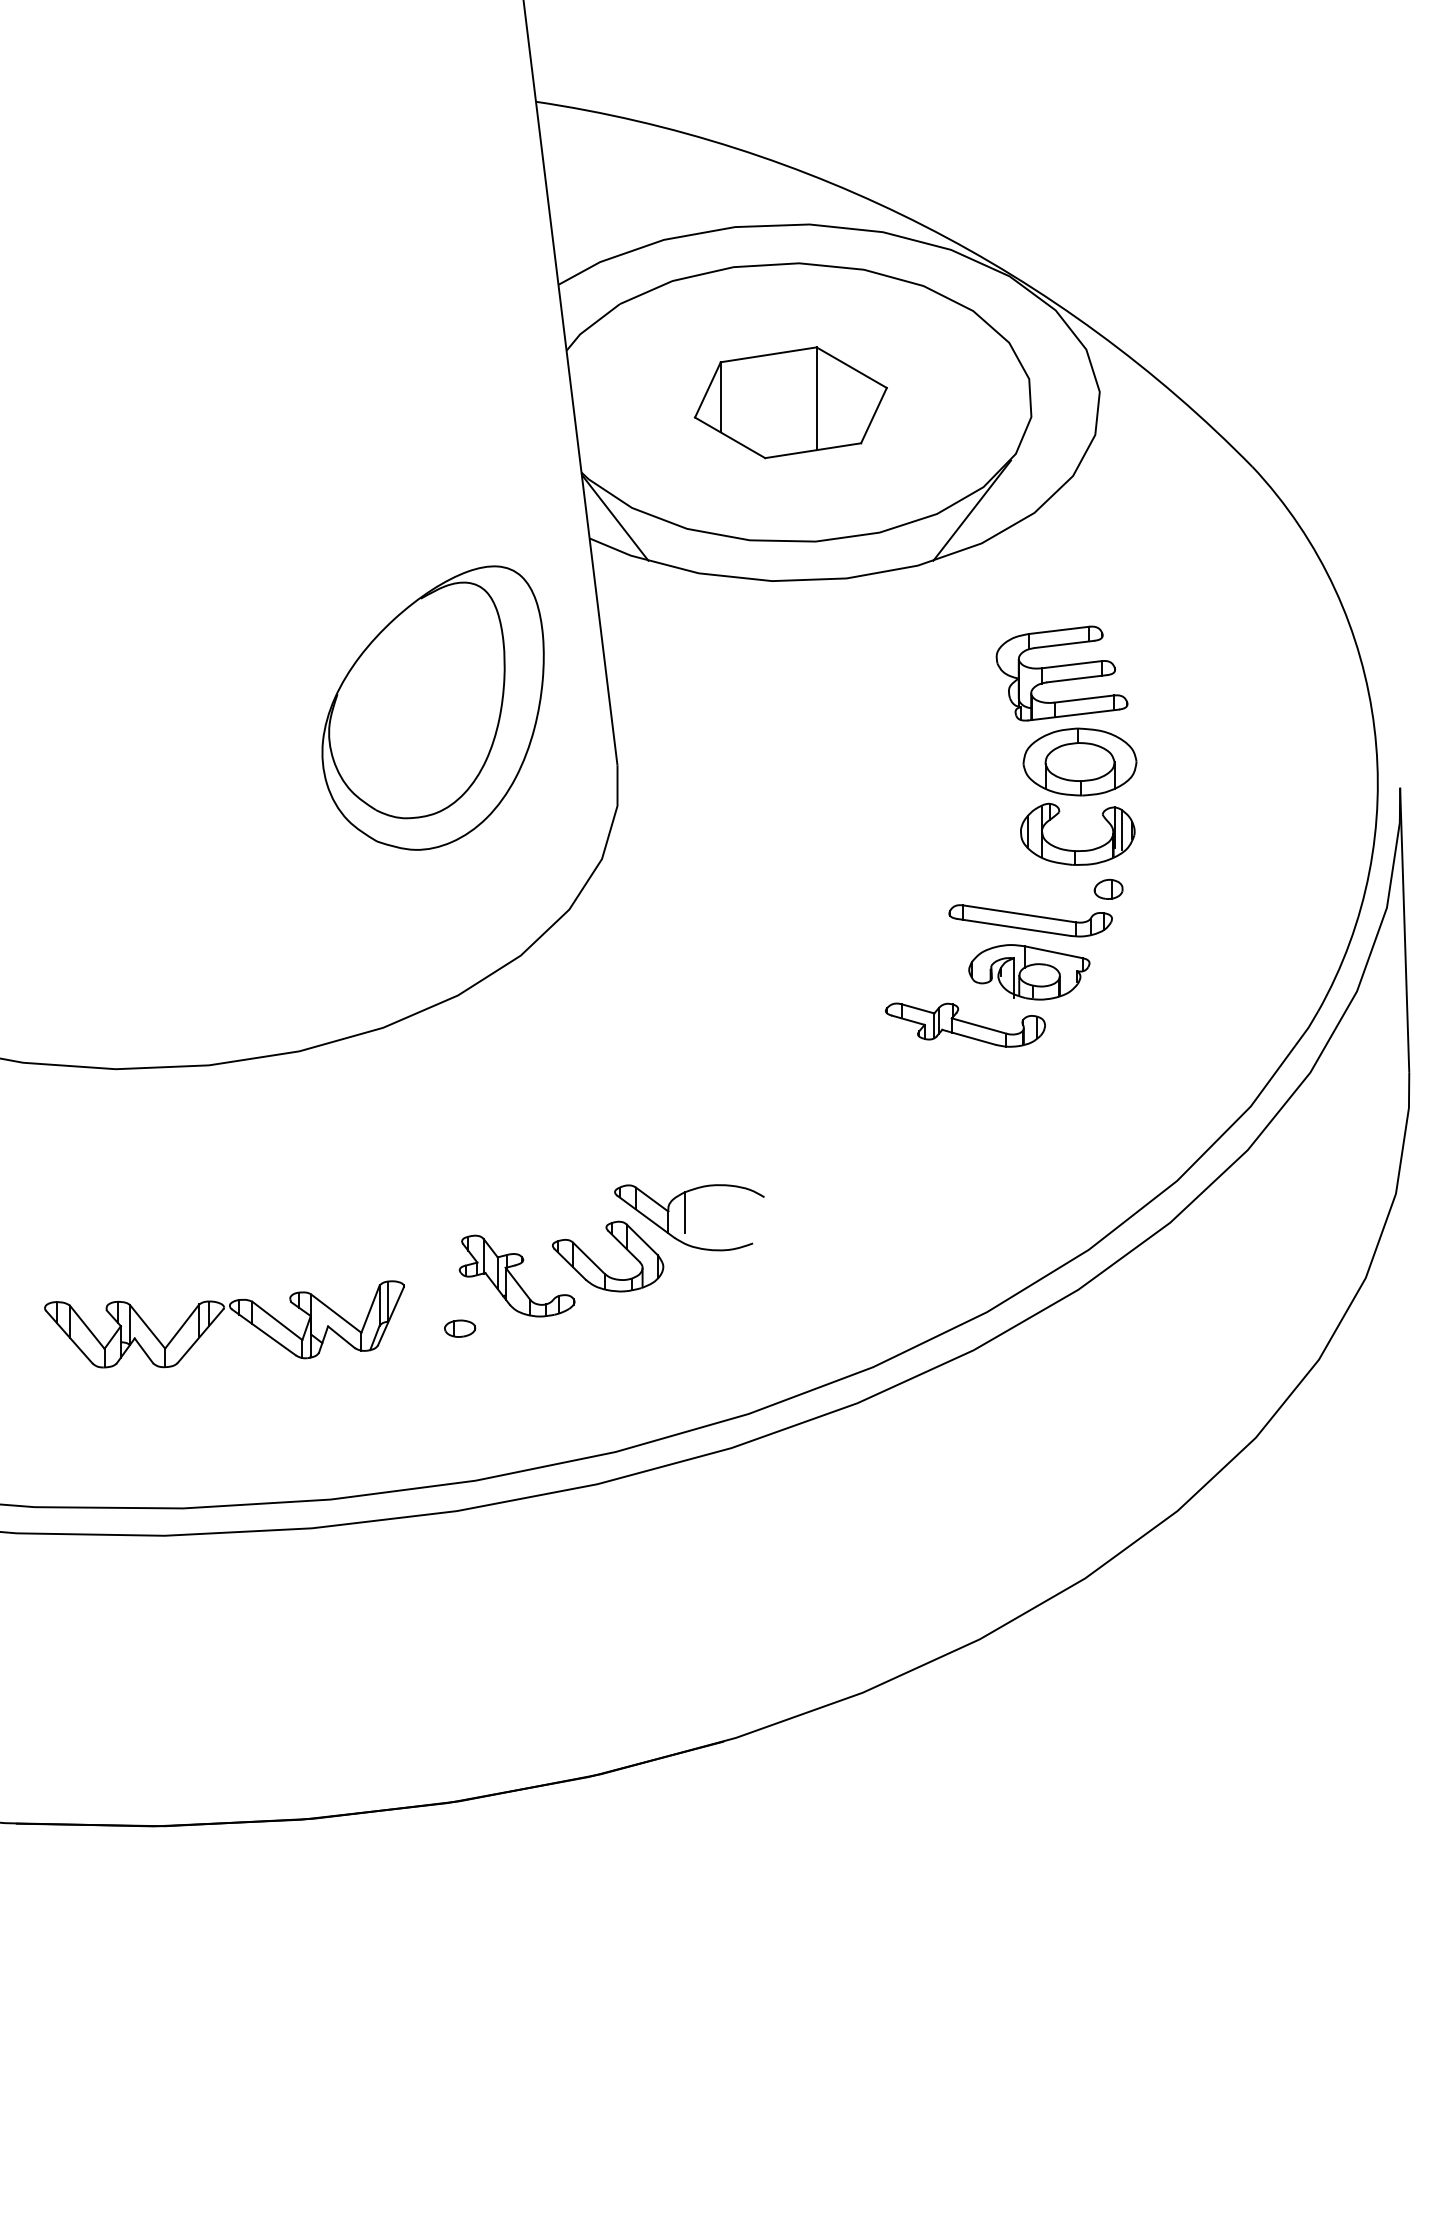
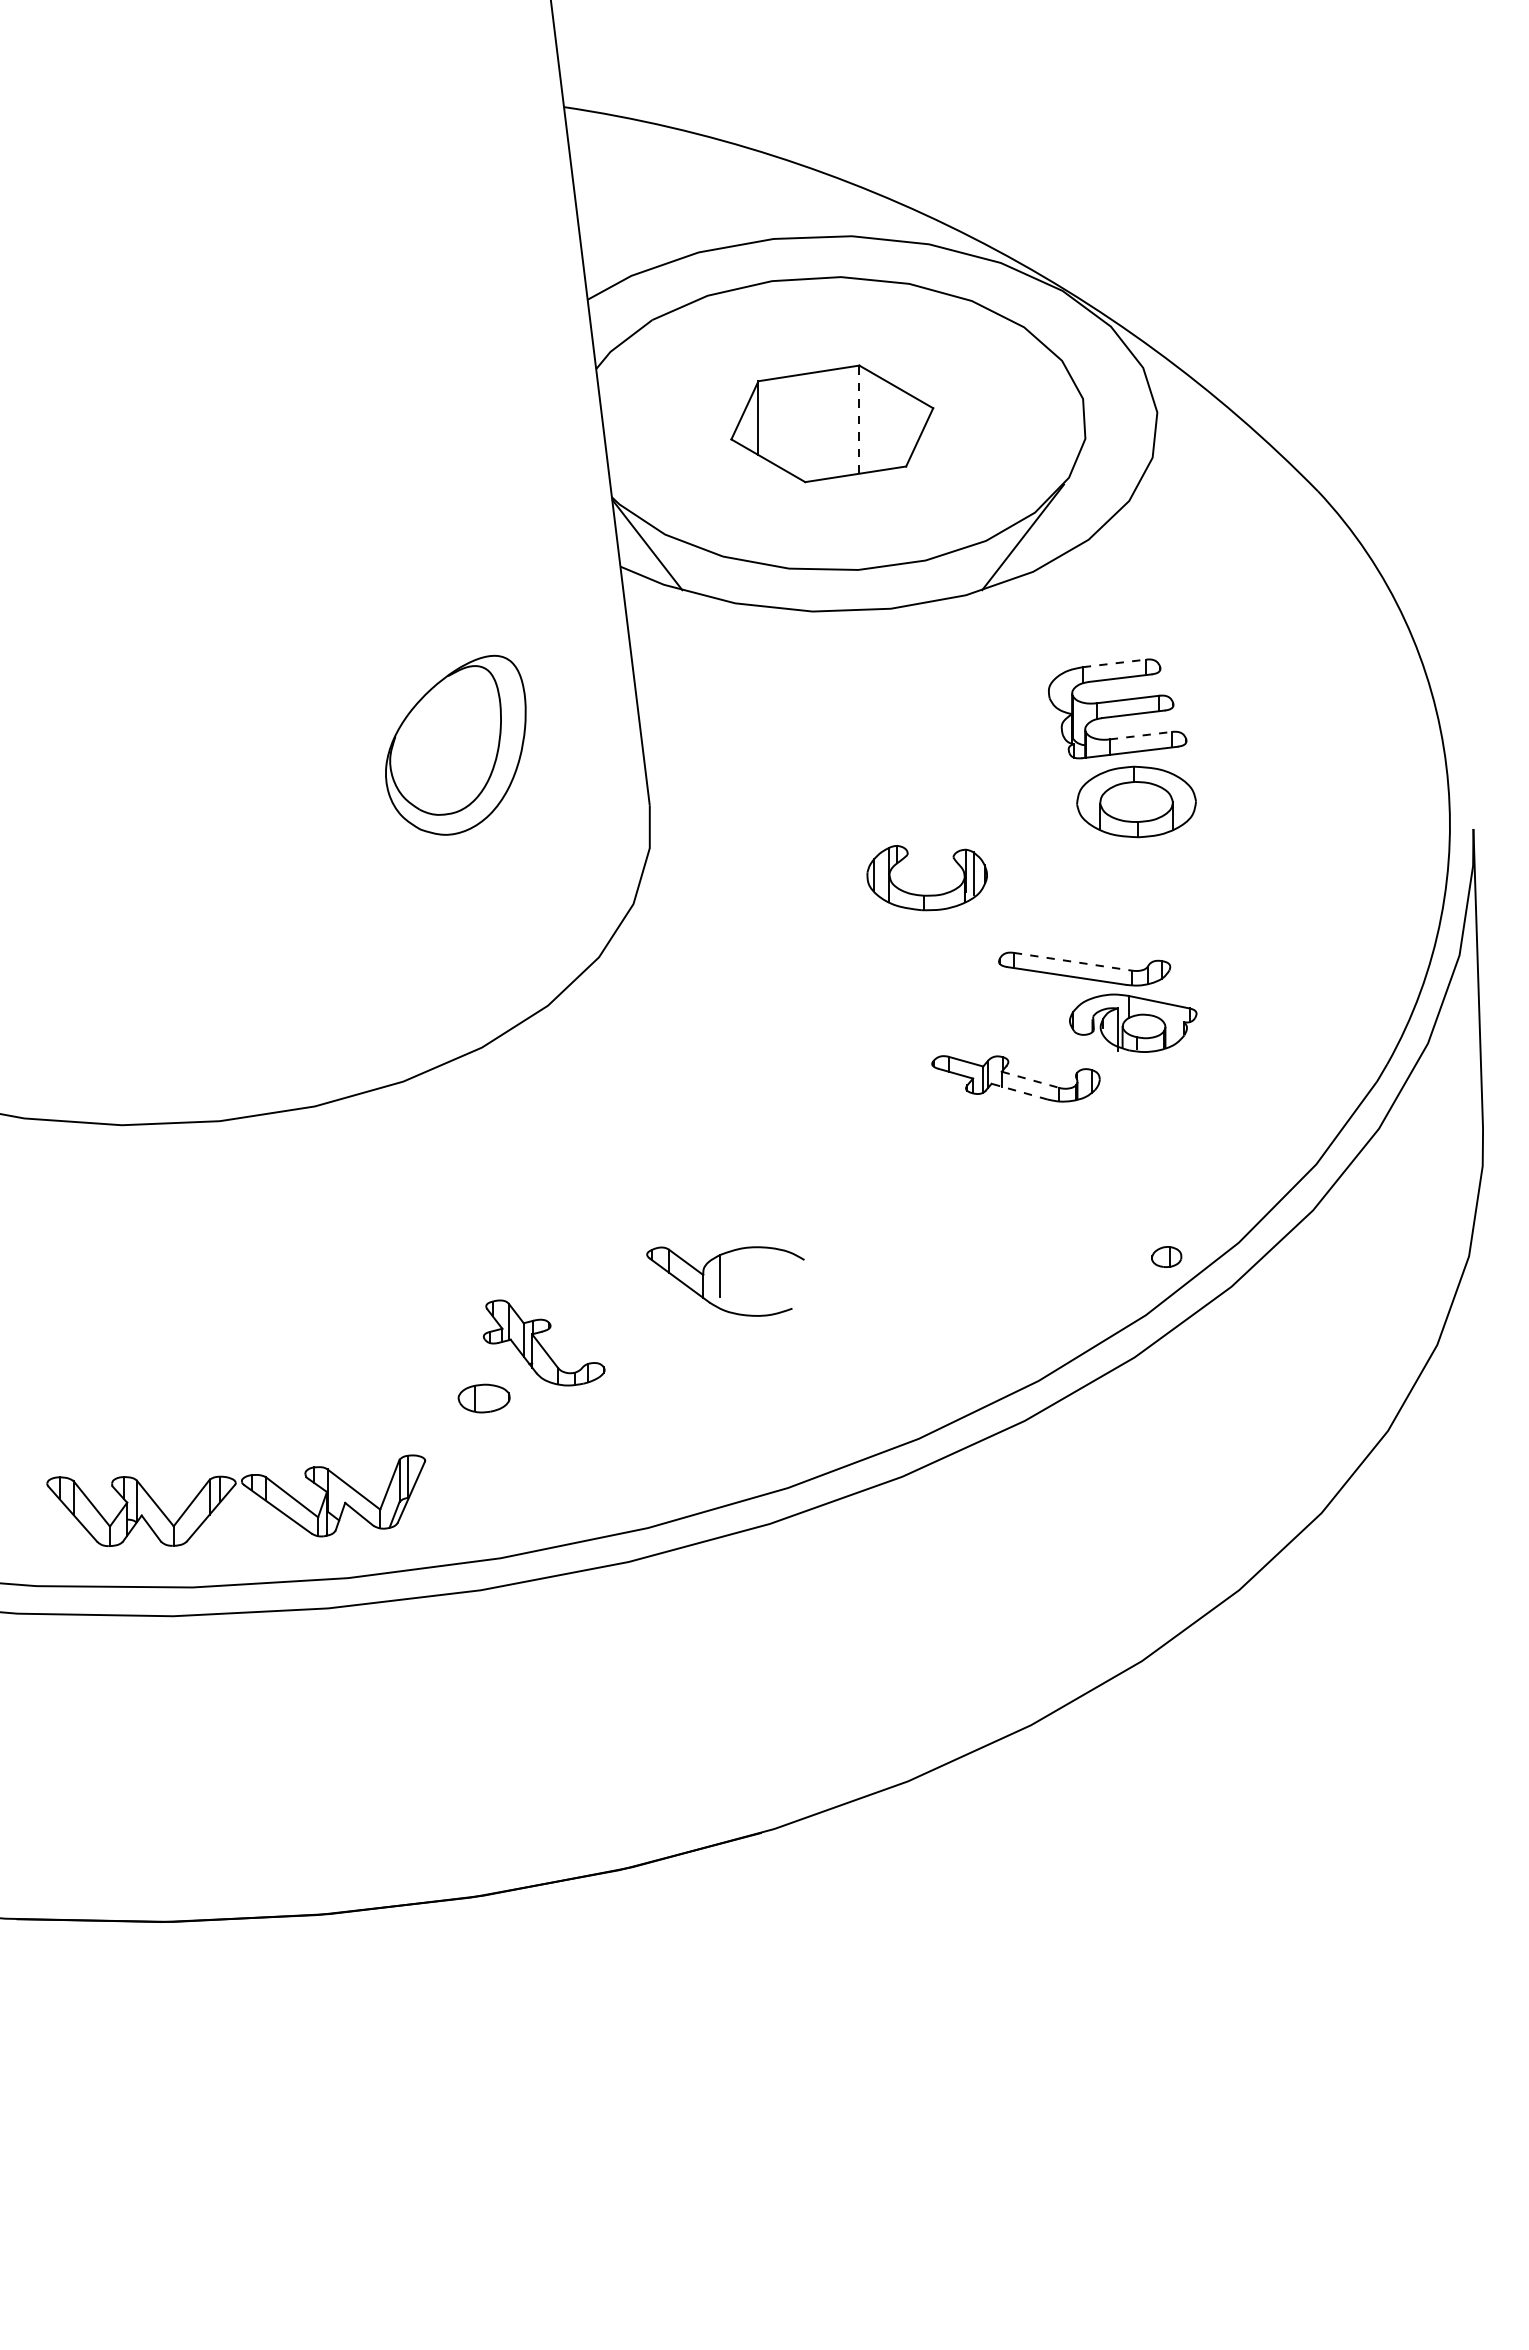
line: (816, 398) -> (859, 419), solid -> dashed
line: (1059, 630) -> (1114, 663), solid -> dashed
line: (1084, 698) -> (1141, 735), solid -> dashed
part: (432, 708) -> (455, 745), size x0.6
part: (1077, 849) -> (926, 894), moved
part: (1108, 888) -> (1166, 1256), moved
line: (1019, 913) -> (1072, 961), solid -> dashed
part: (1029, 971) -> (1133, 1022), moved
line: (979, 1025) -> (1030, 1079), solid -> dashed
line: (968, 1037) -> (1019, 1091), solid -> dashed
part: (598, 1266) -> (629, 1332), removed
part: (217, 1318) -> (228, 1494), moved
part: (459, 1327) -> (483, 1397), size x1.6

